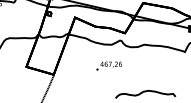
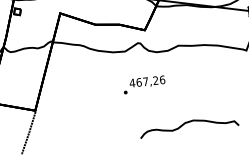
text: (108, 65) -> (143, 83), moved

